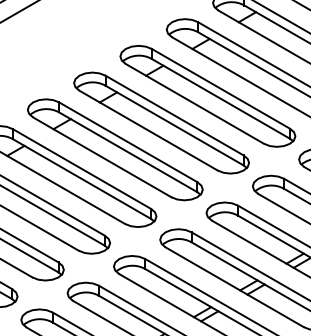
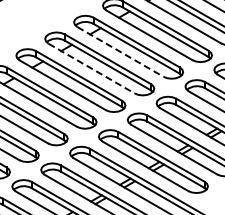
line: (194, 103) -> (120, 51), solid -> dashed
line: (148, 130) -> (91, 68), solid -> dashed

